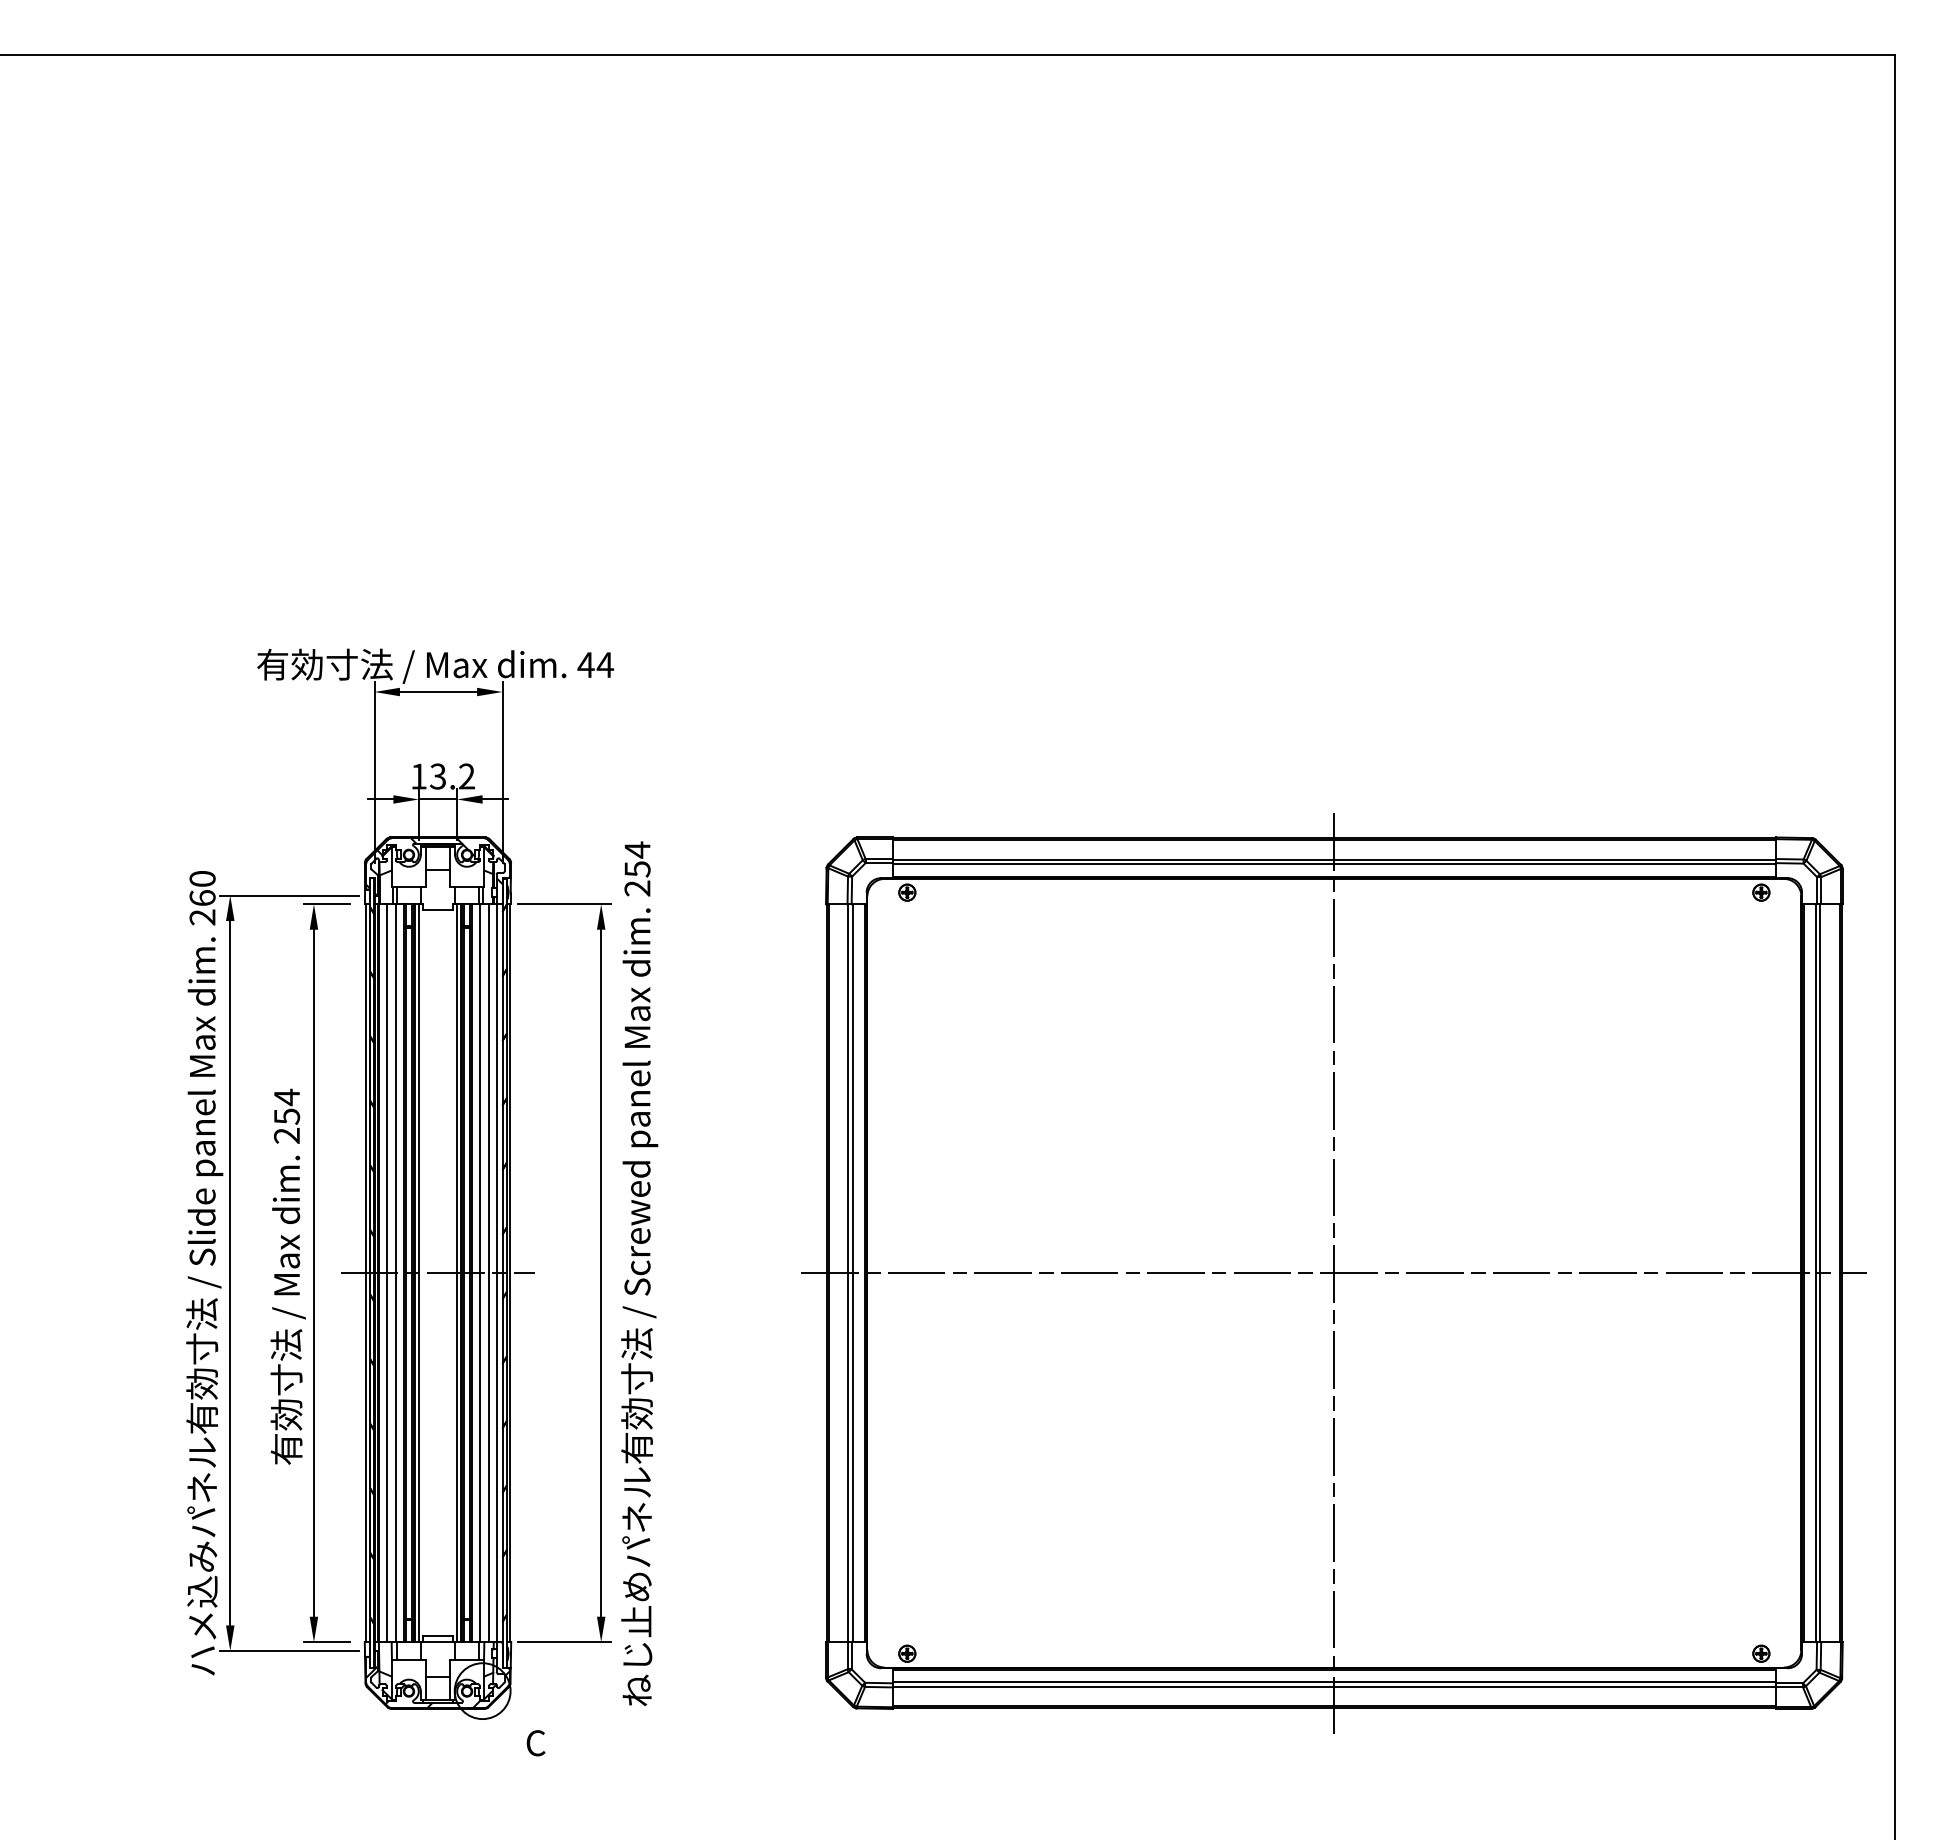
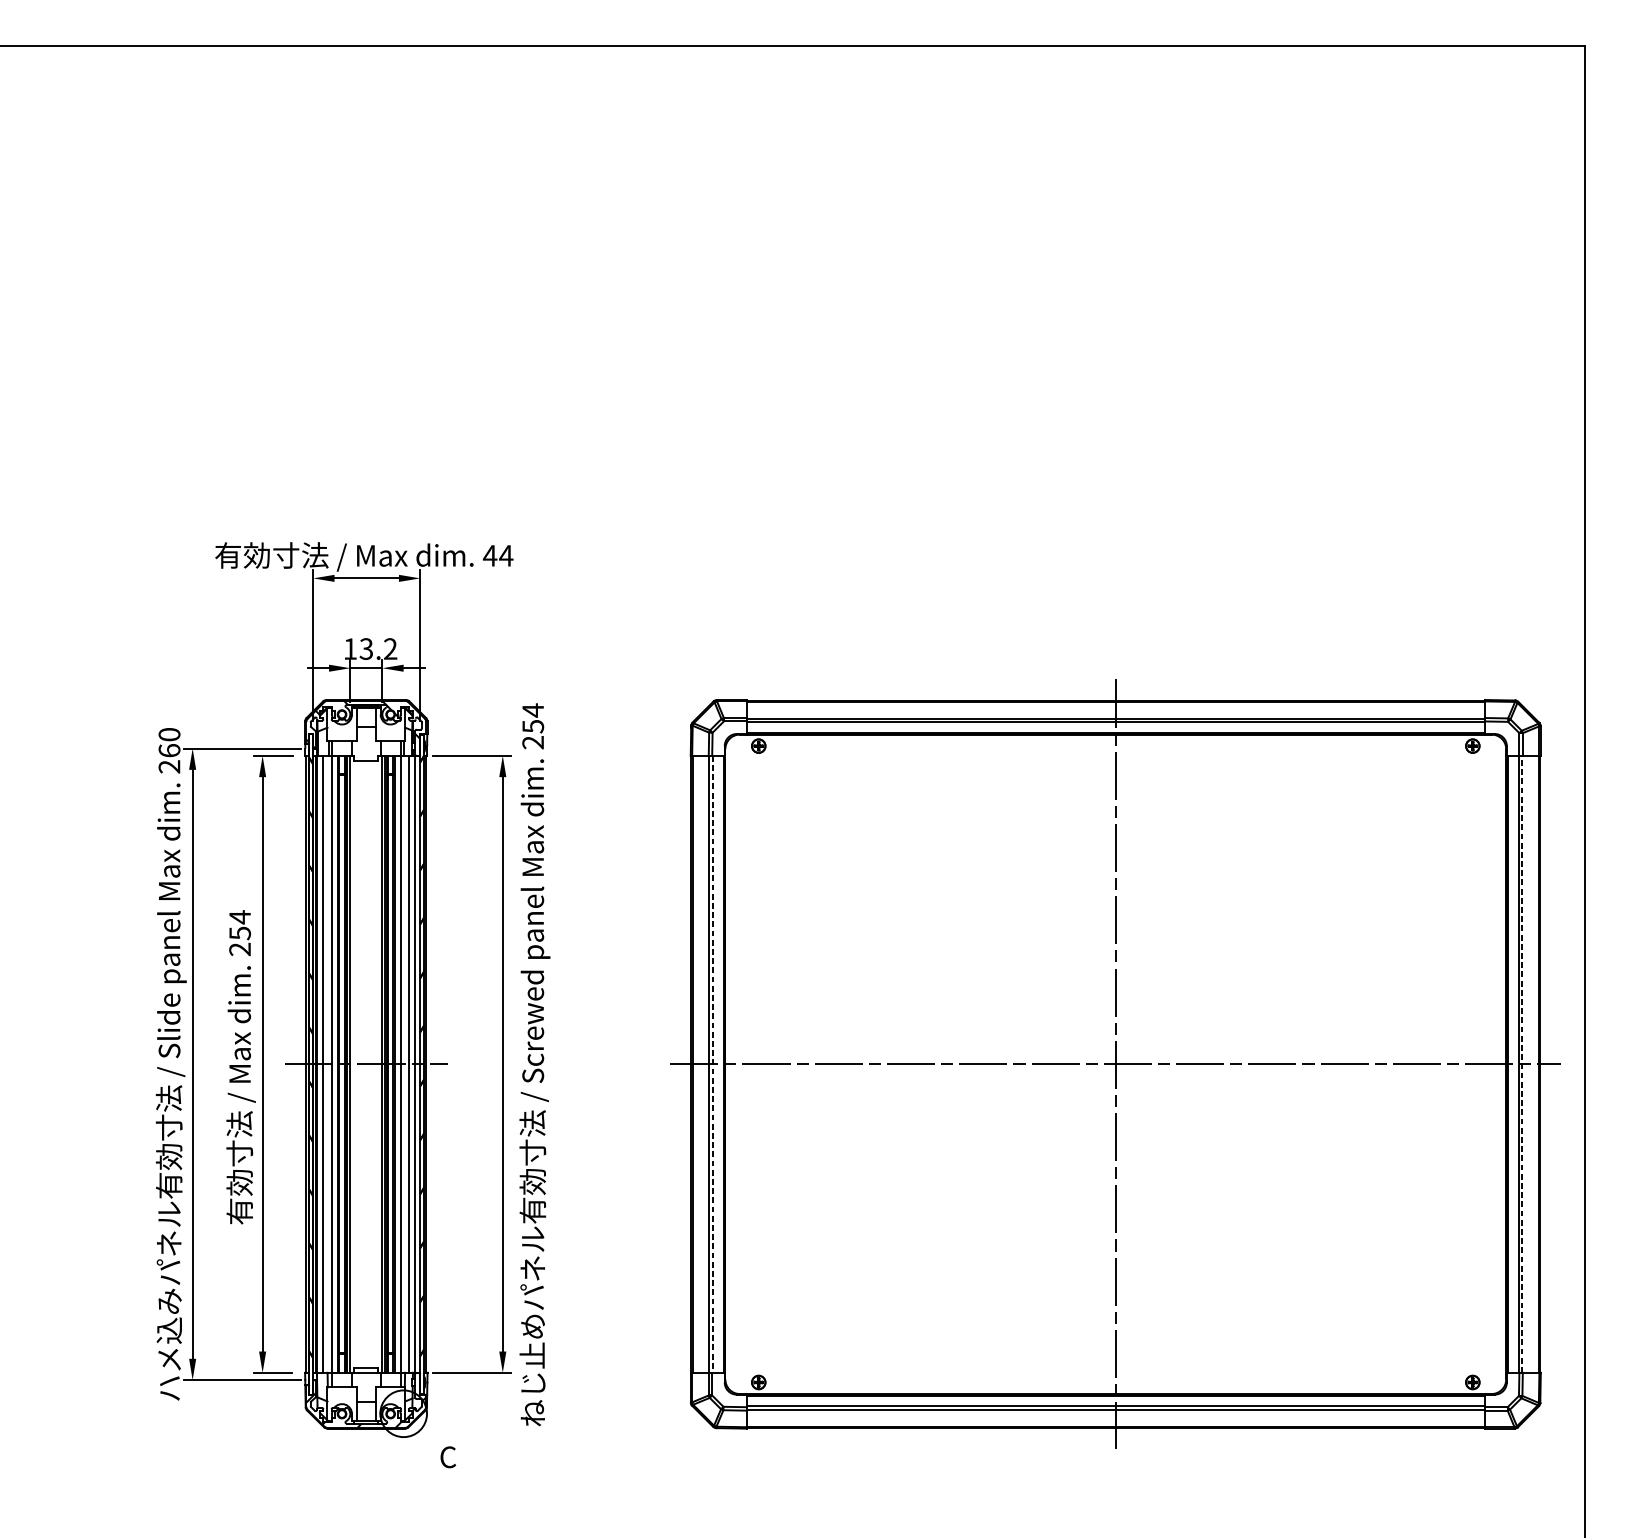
line: (852, 1273) -> (712, 1064), solid -> dashed
line: (1820, 1273) -> (1522, 1064), solid -> dashed

